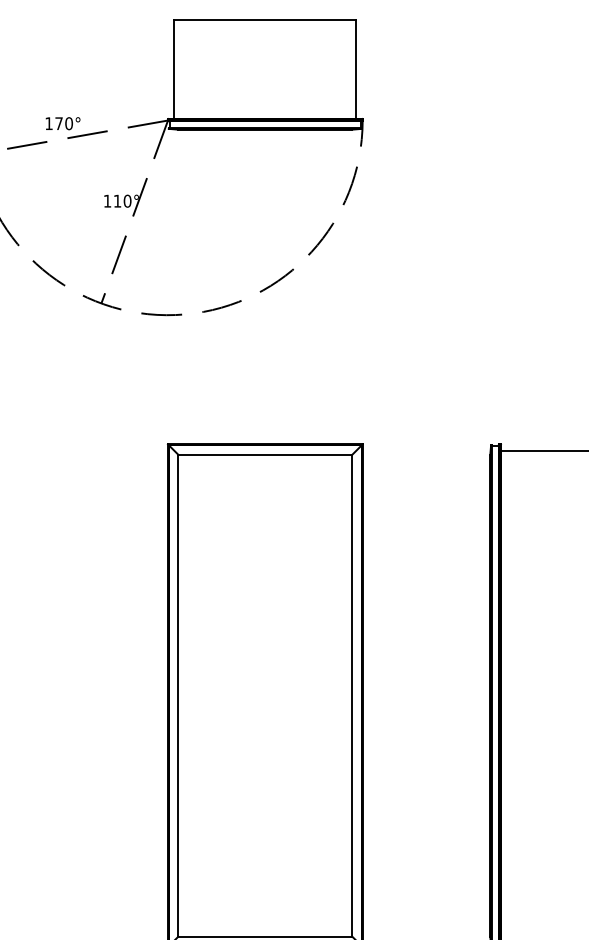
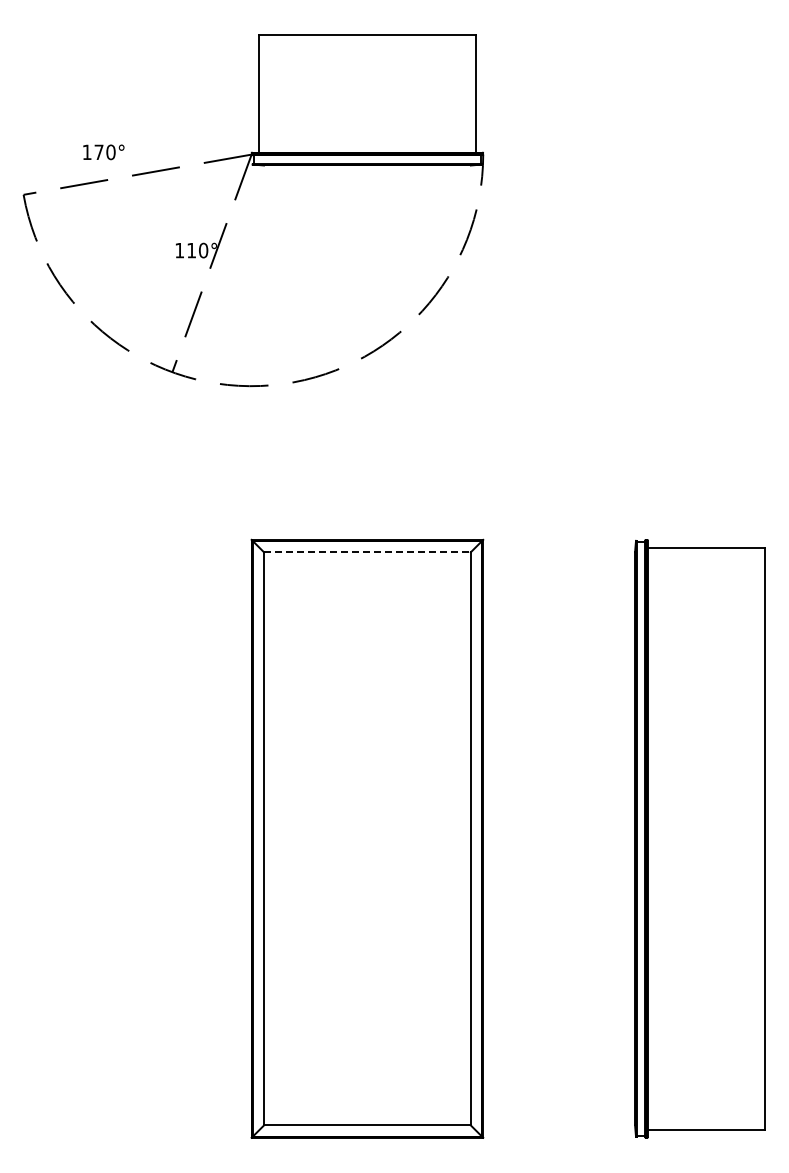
text: (62, 123) -> (103, 152), moved
line: (265, 455) -> (367, 552), solid -> dashed

